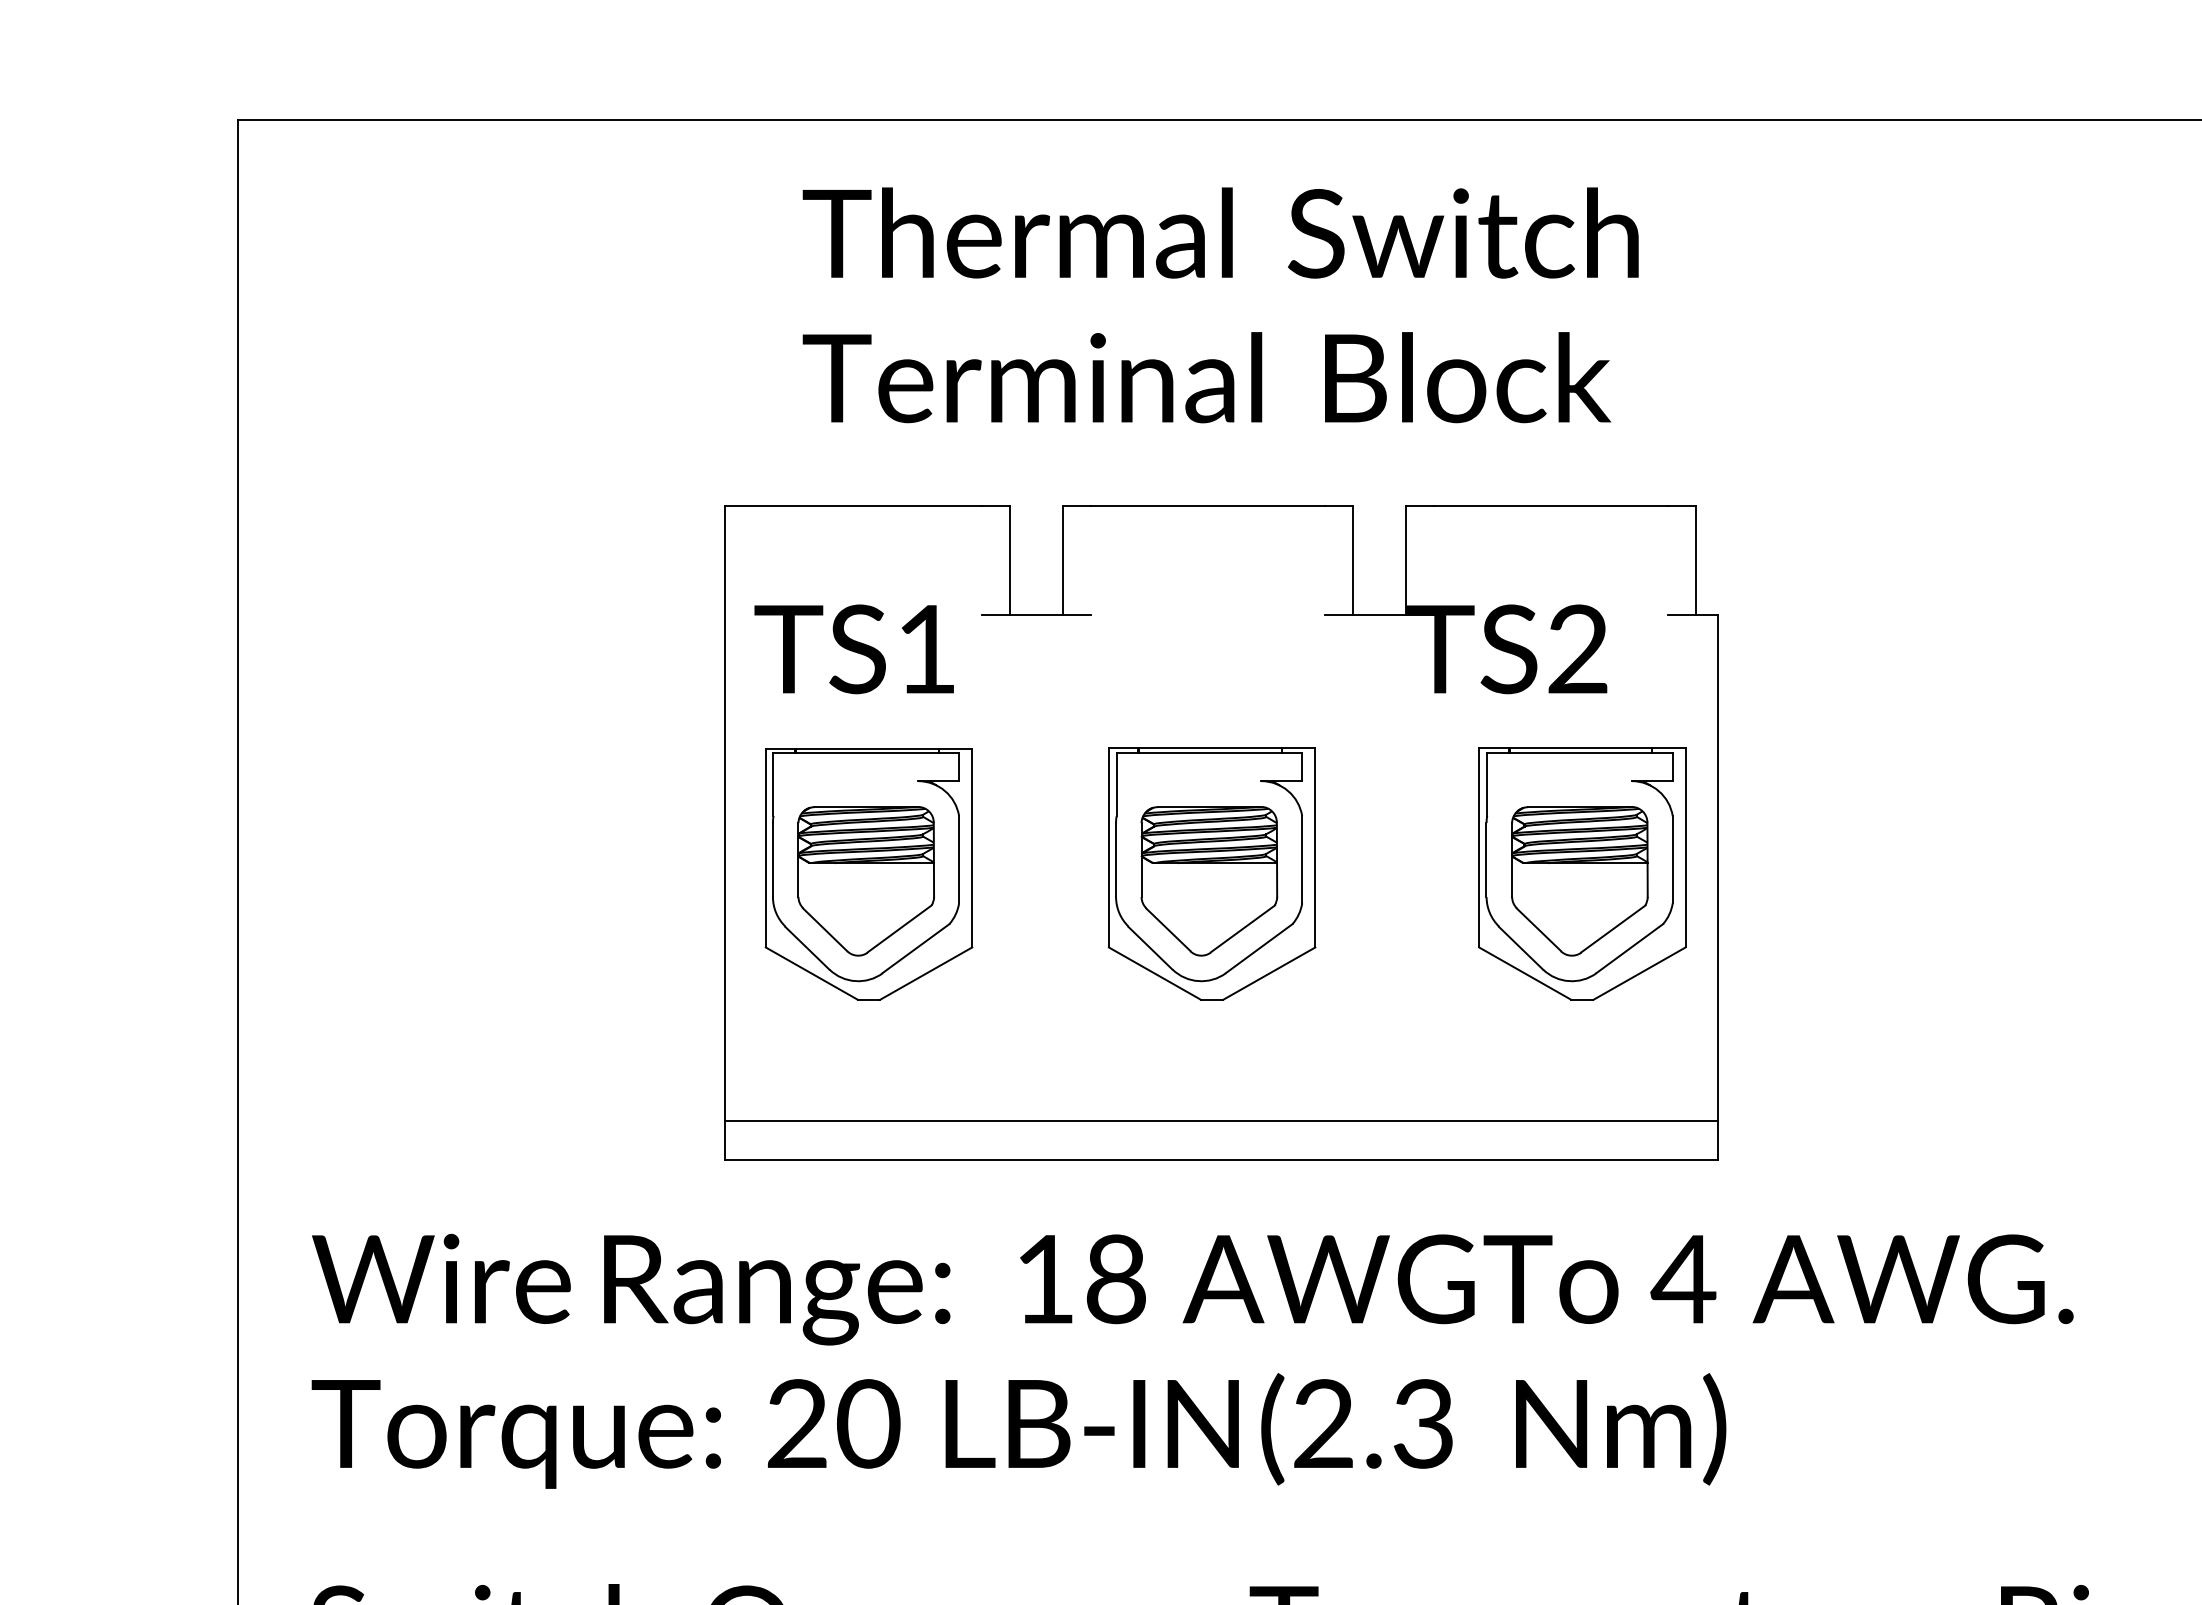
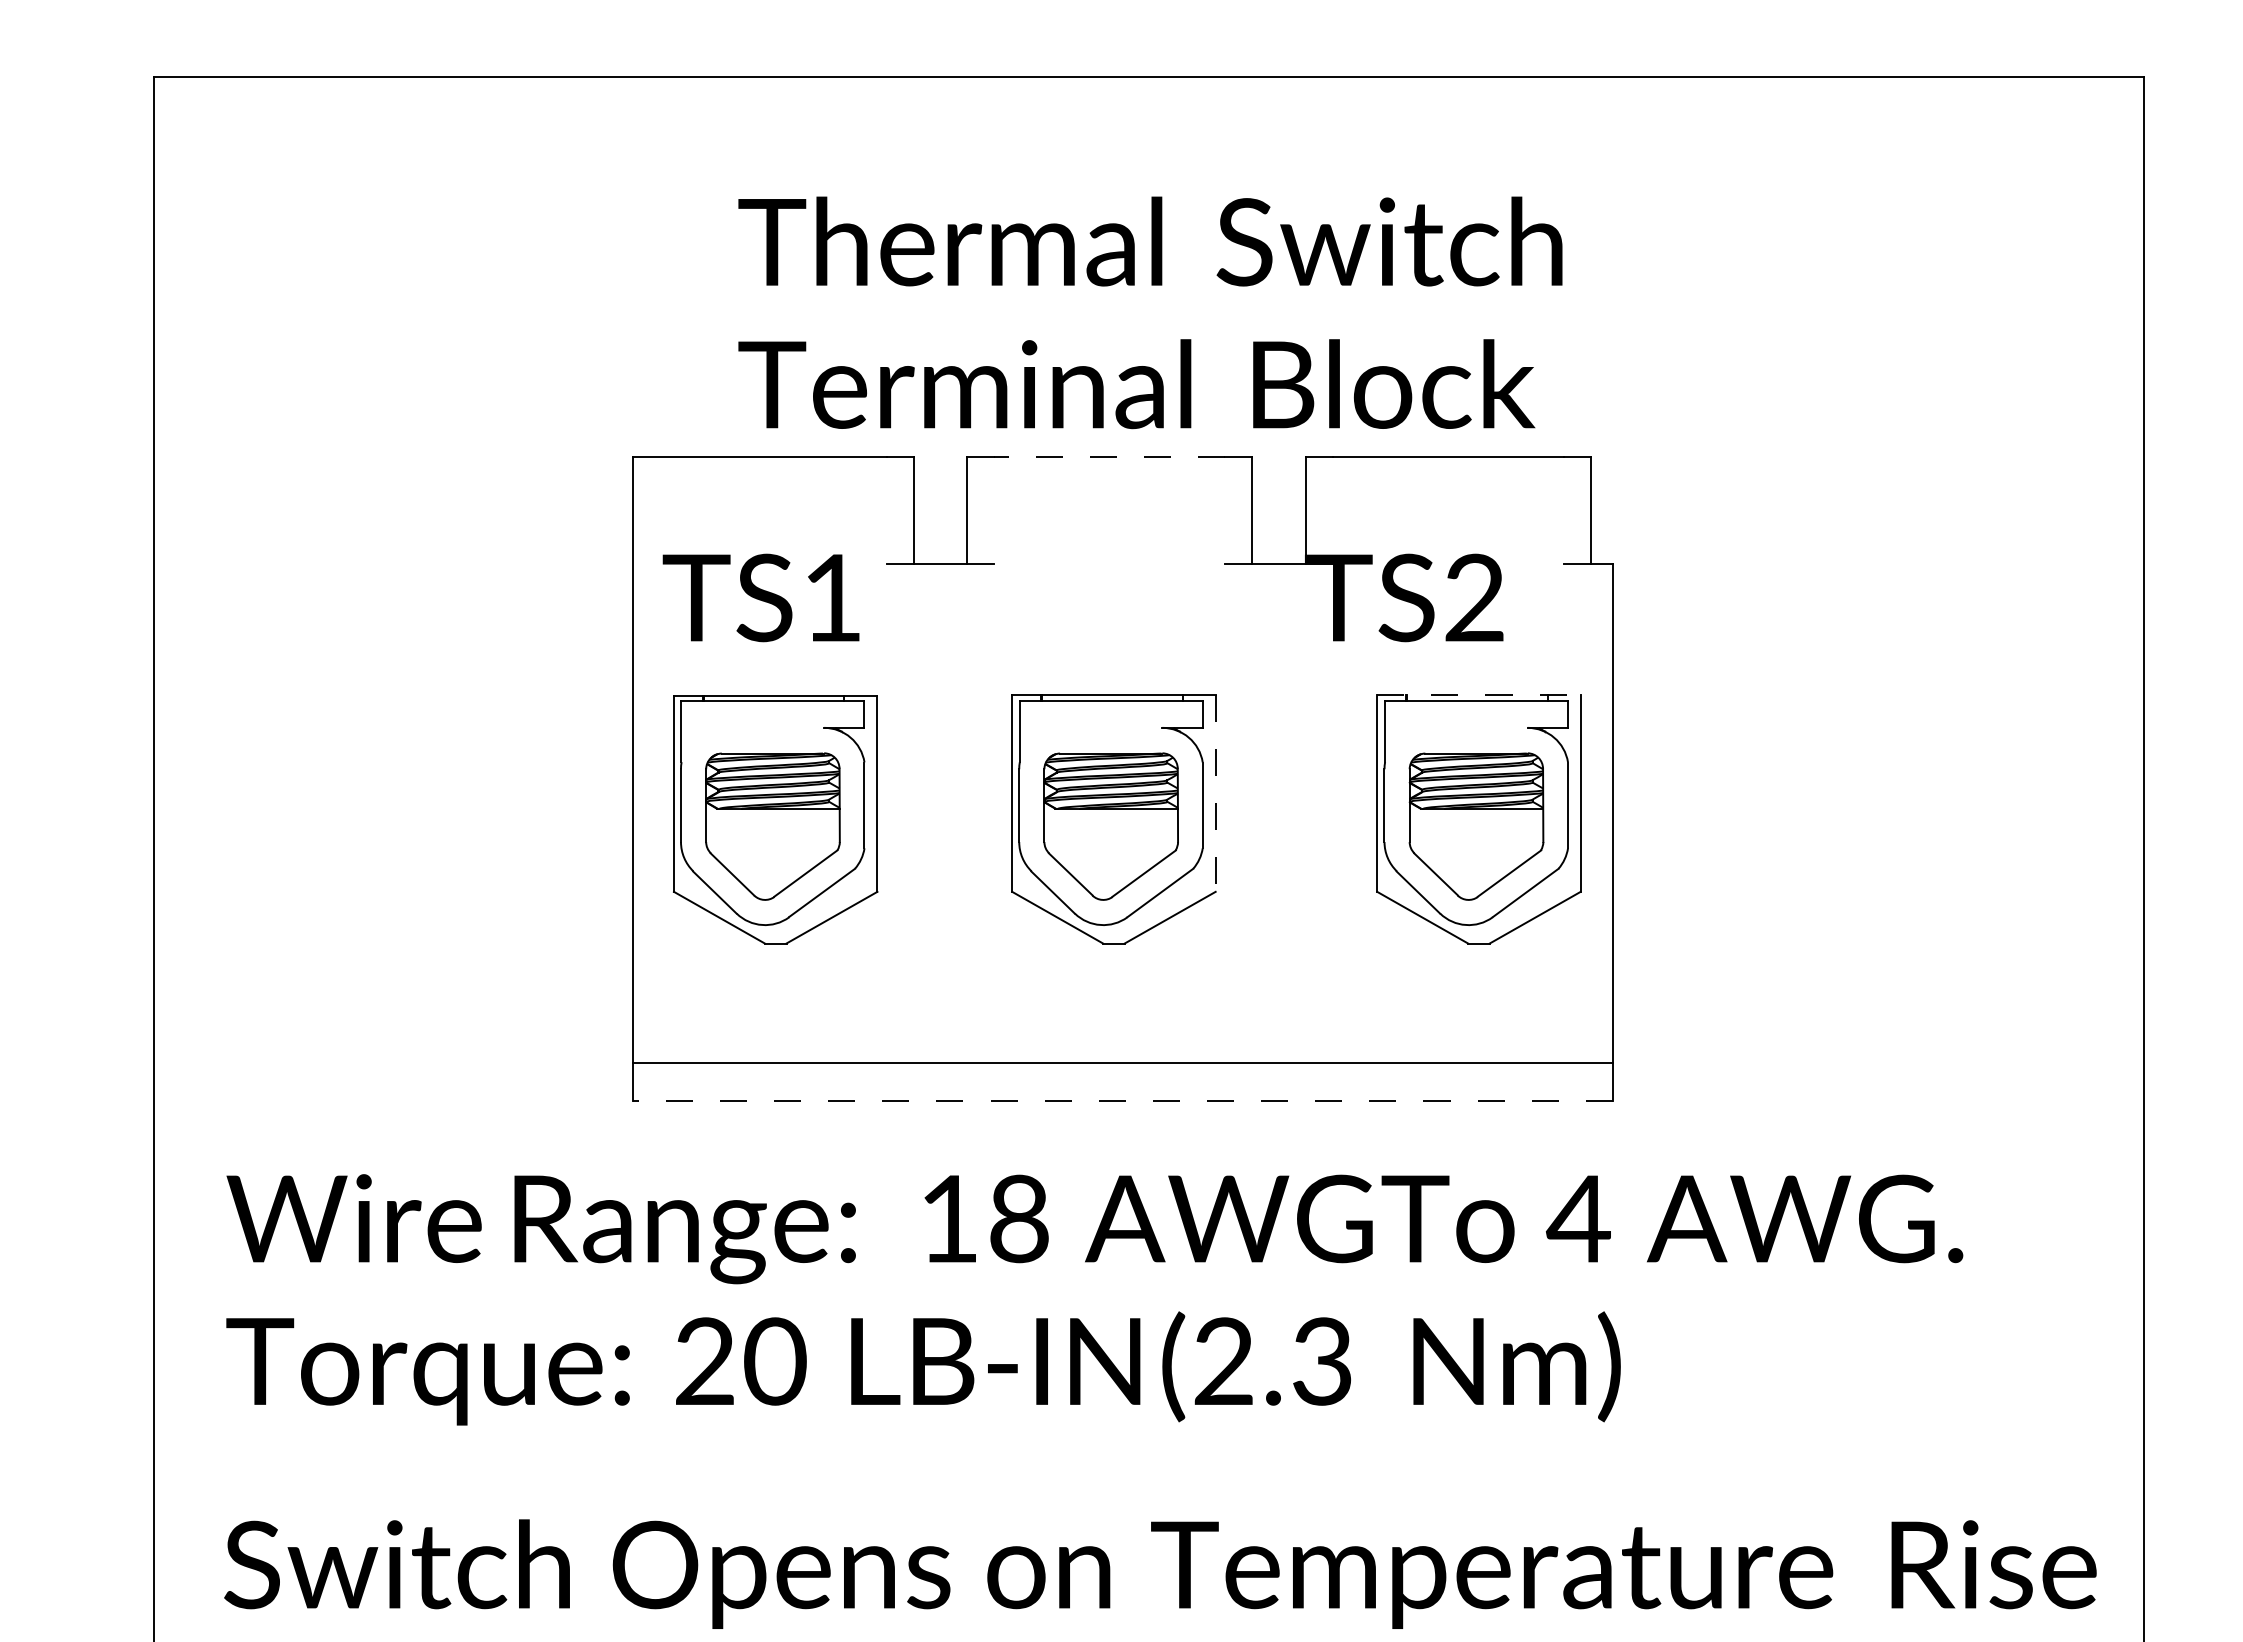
text: (1220, 305) -> (1150, 312), moved
line: (1207, 506) -> (1109, 457), solid -> dashed
line: (1581, 747) -> (1478, 694), solid -> dashed
line: (1315, 847) -> (1215, 793), solid -> dashed
line: (1221, 1160) -> (1123, 1101), solid -> dashed

